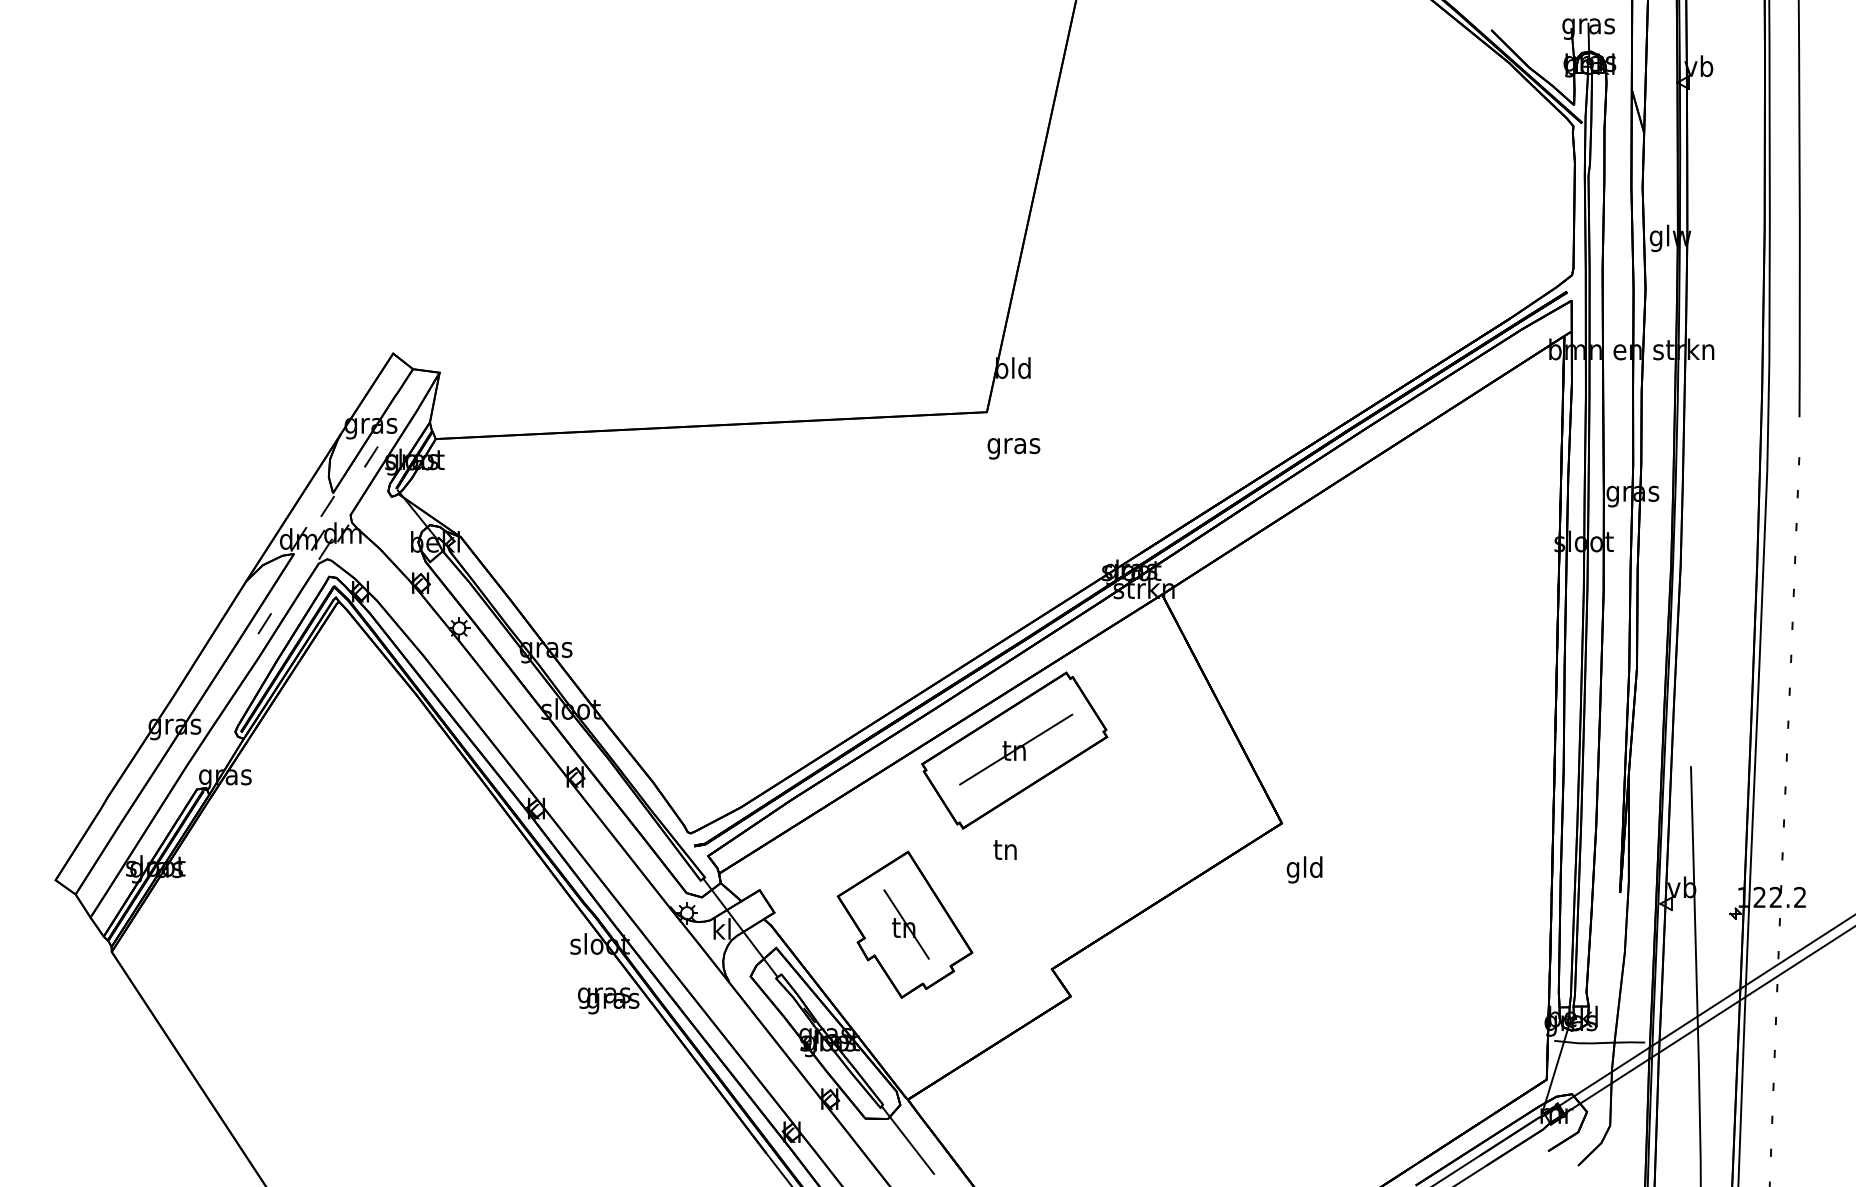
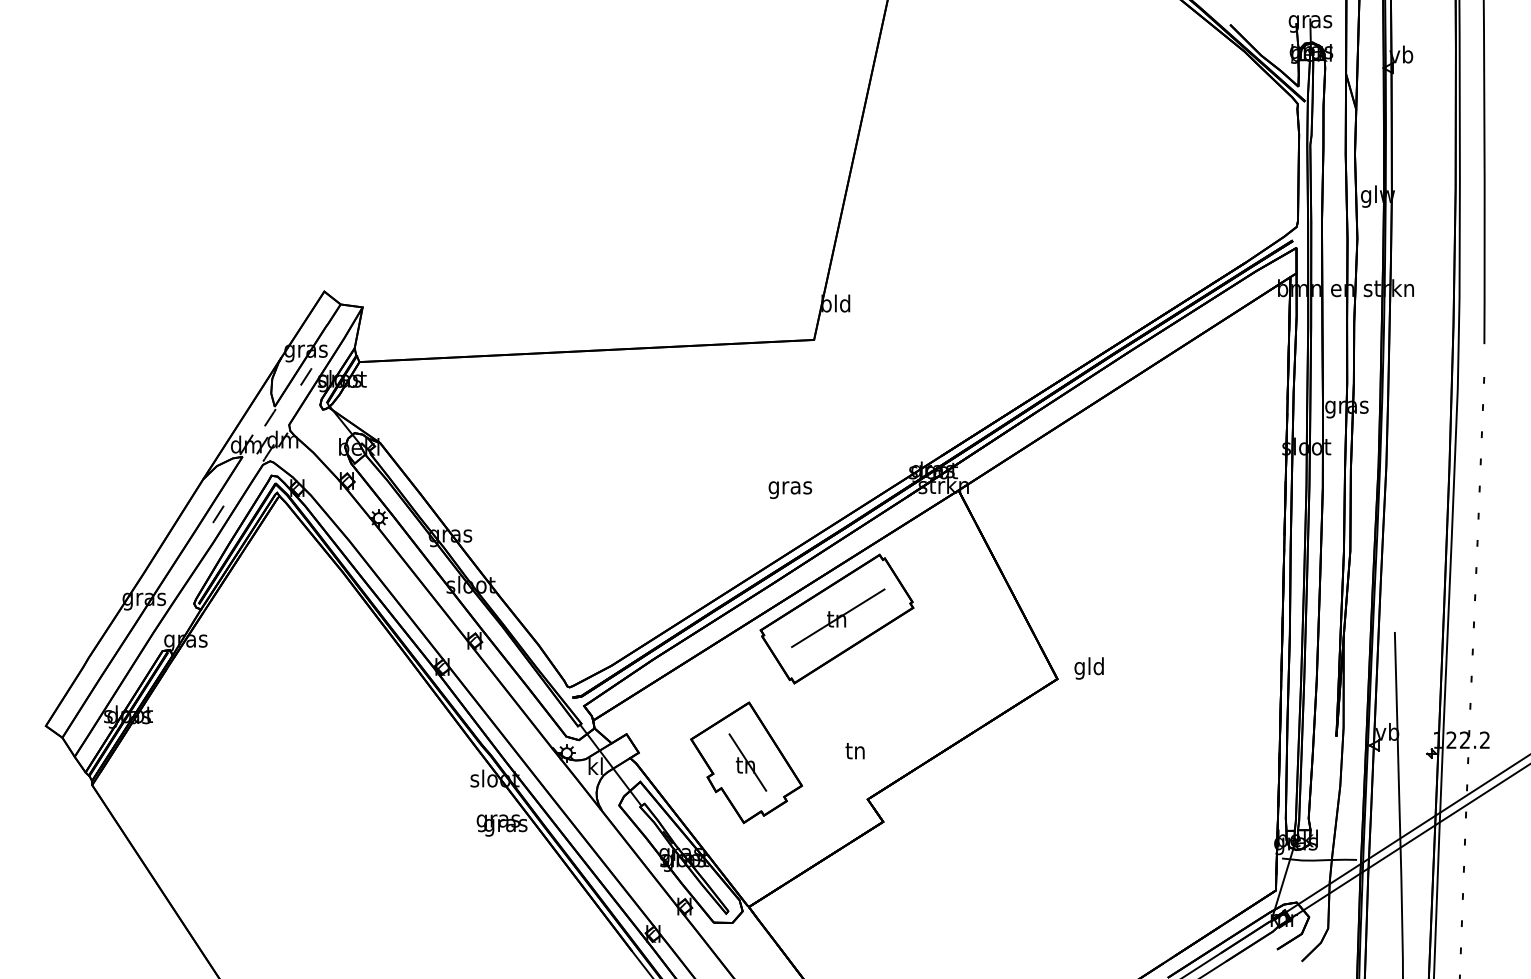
text: (1014, 448) -> (790, 489), moved
text: (1004, 850) -> (854, 751), moved
text: (1303, 869) -> (1088, 668), moved
line: (908, 1140) -> (749, 940), removed

